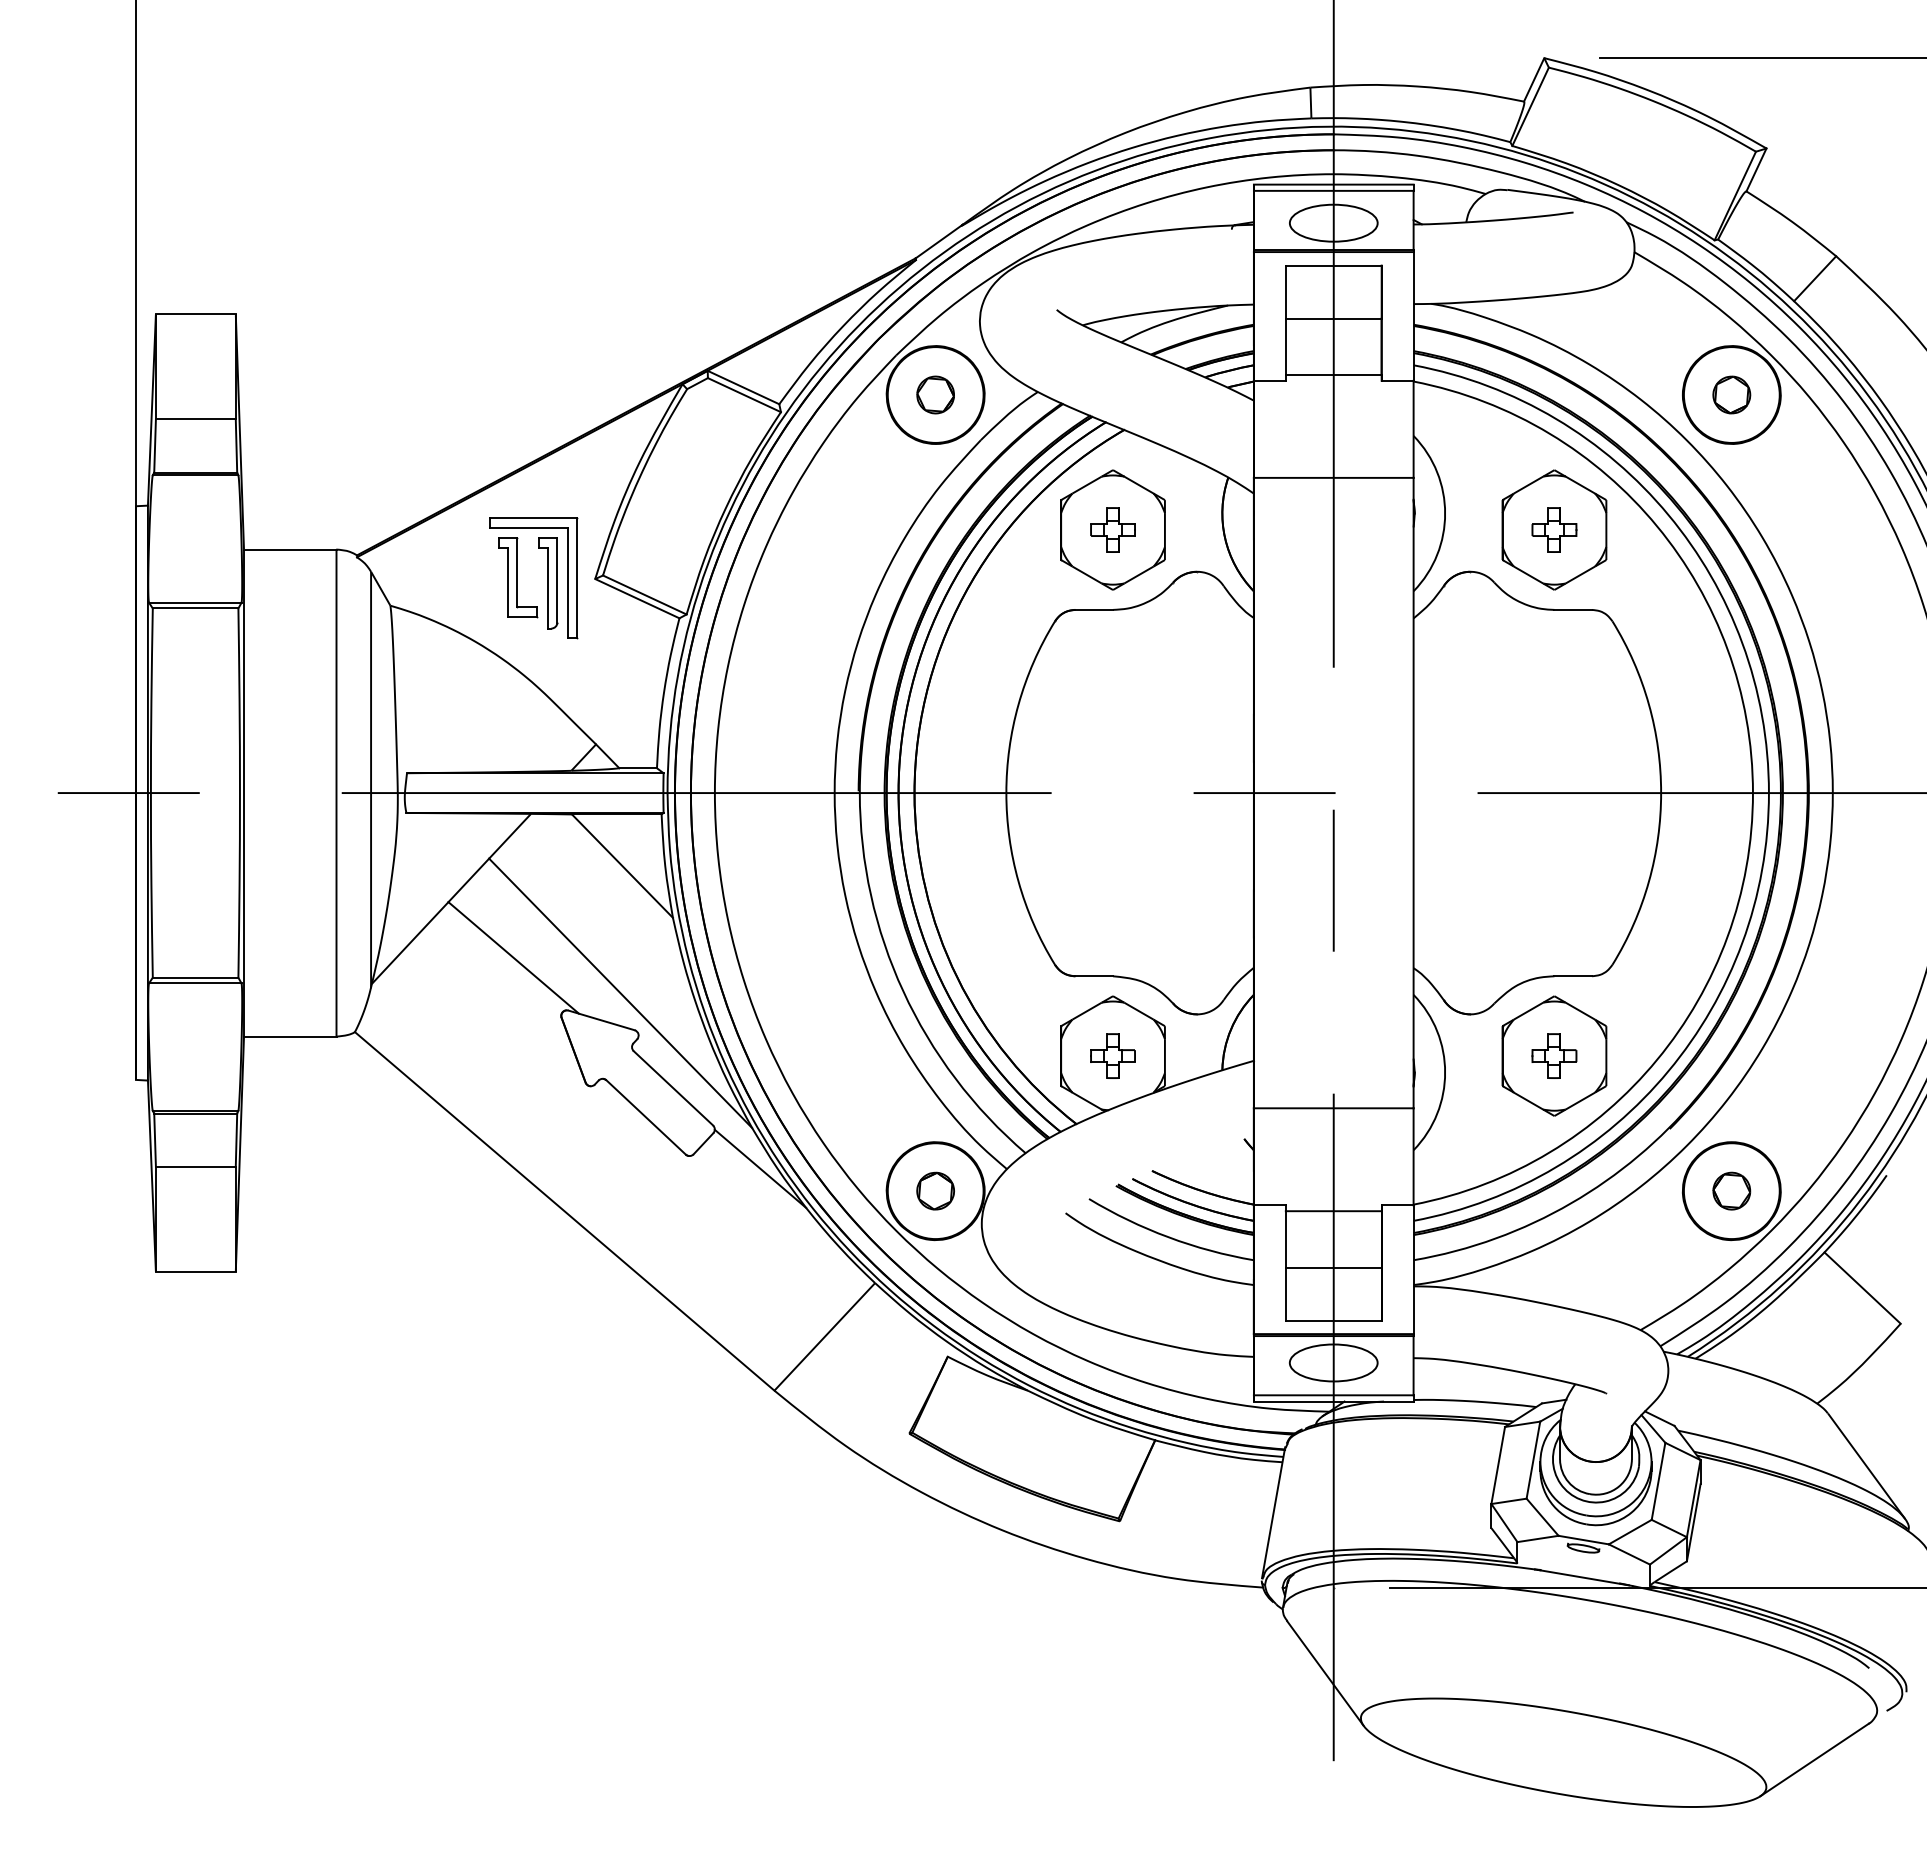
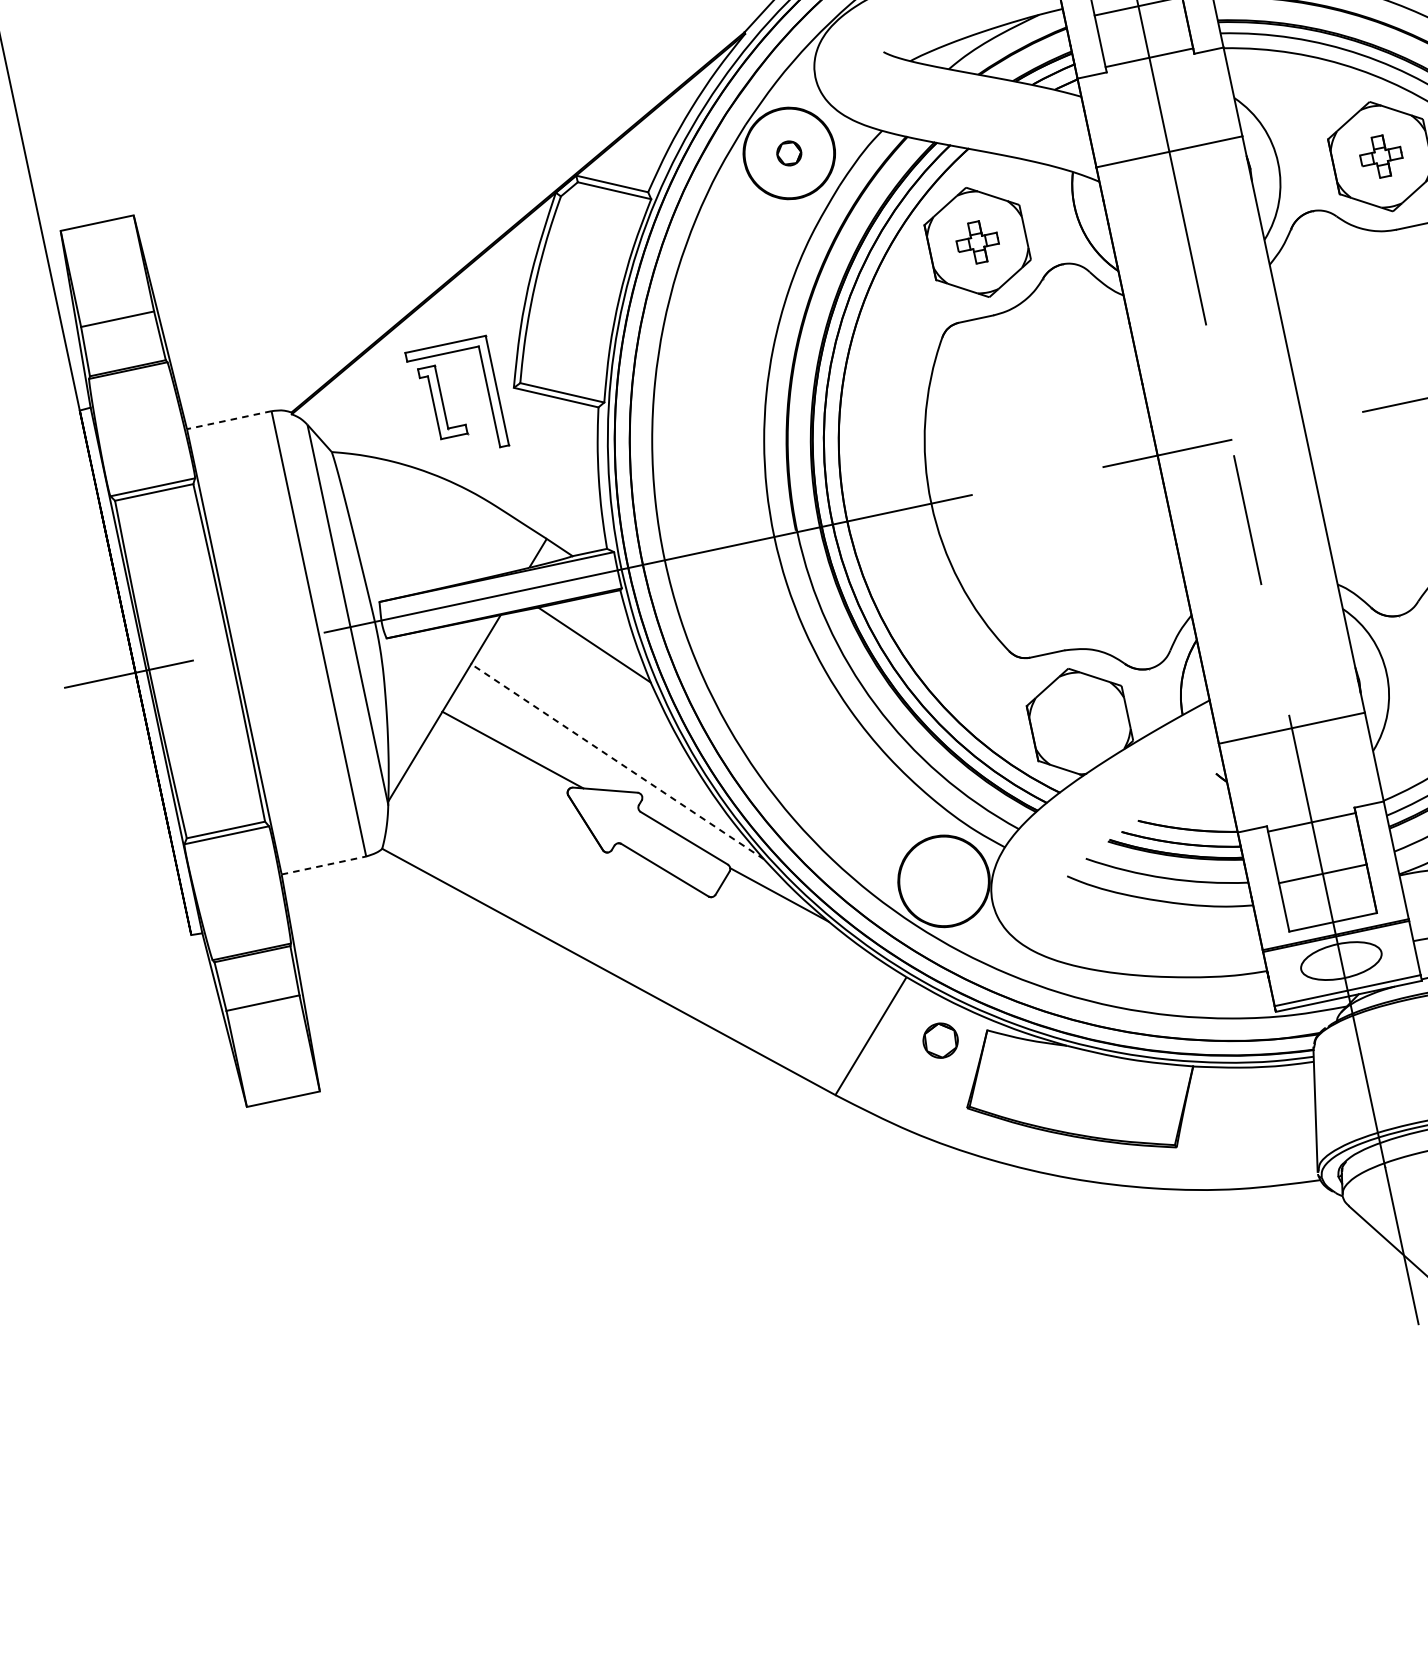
part: (935, 394) -> (789, 153), size x0.7
line: (289, 549) -> (228, 420), solid -> dashed
part: (548, 583) -> (471, 401), removed
line: (620, 993) -> (617, 761), solid -> dashed
line: (290, 1036) -> (324, 865), solid -> dashed
part: (1112, 1055) -> (1079, 722), removed
part: (935, 1190) -> (940, 1040), moved

